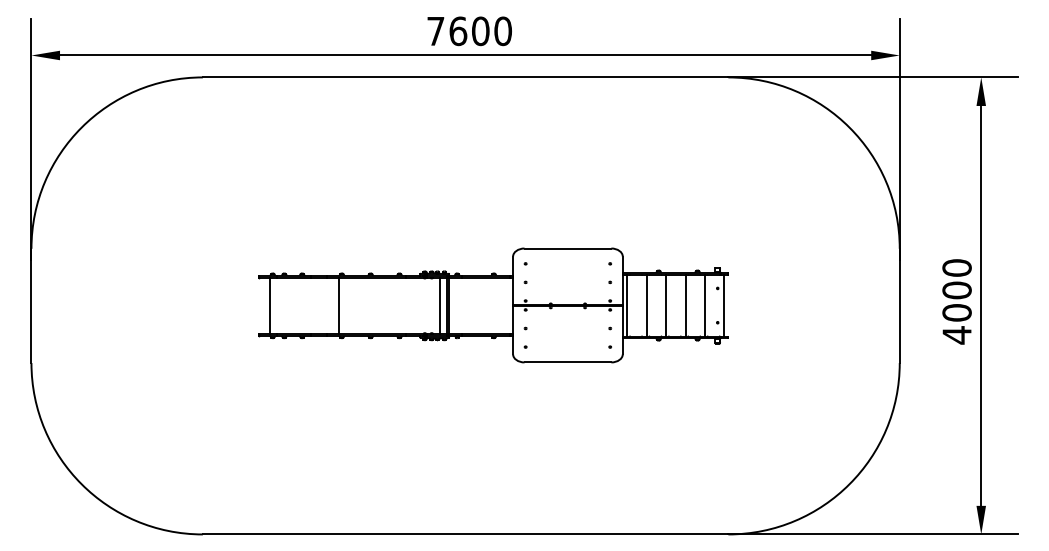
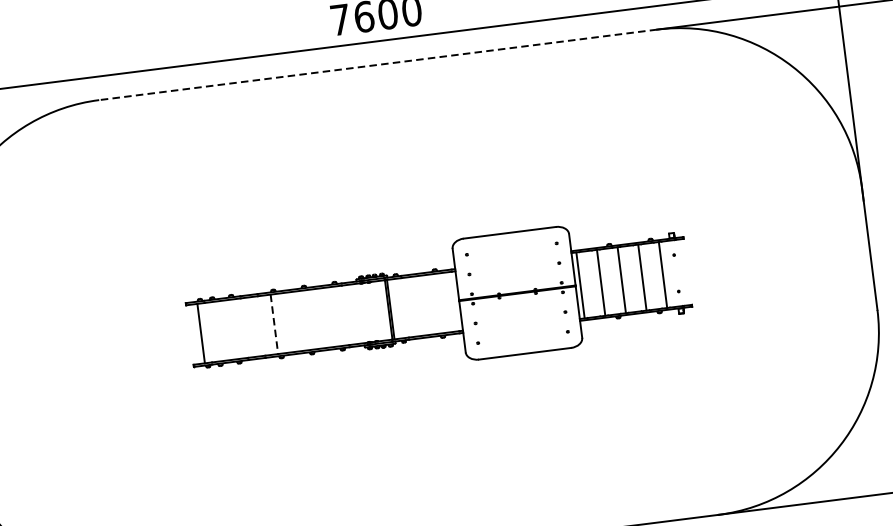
line: (465, 77) -> (378, 64), solid -> dashed
line: (339, 305) -> (274, 323), solid -> dashed
line: (439, 305) -> (381, 310), removed
line: (724, 305) -> (683, 272), removed

